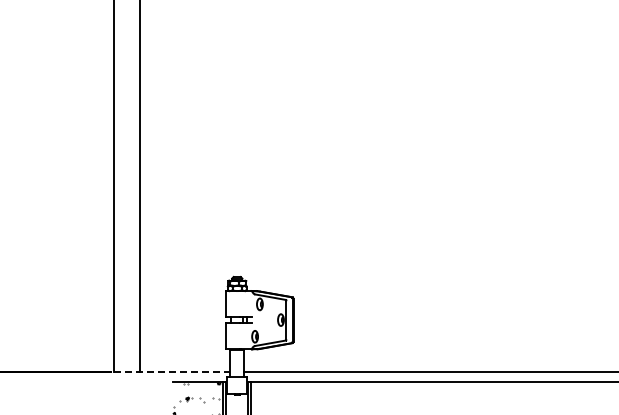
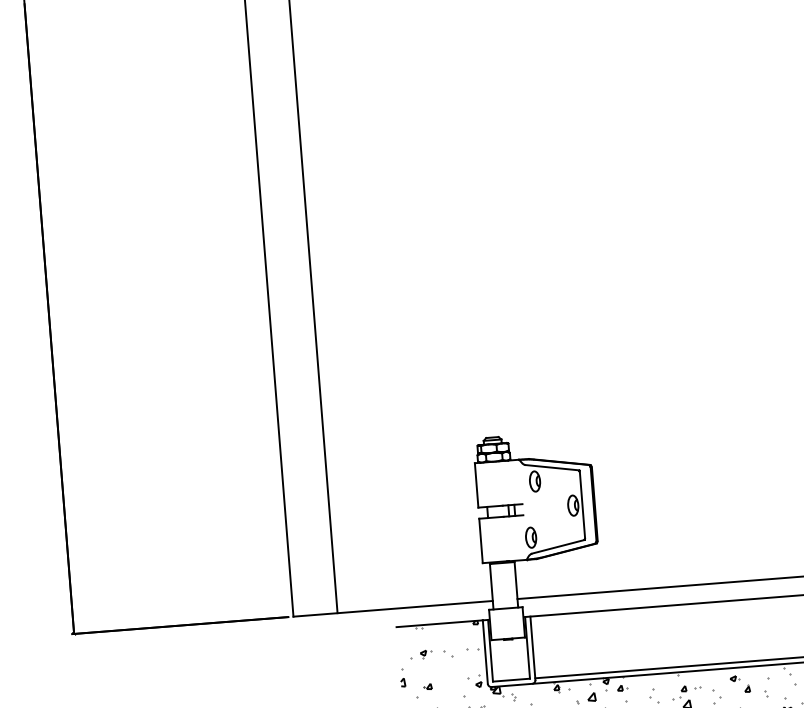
line: (172, 371) -> (394, 608), dashed -> solid

